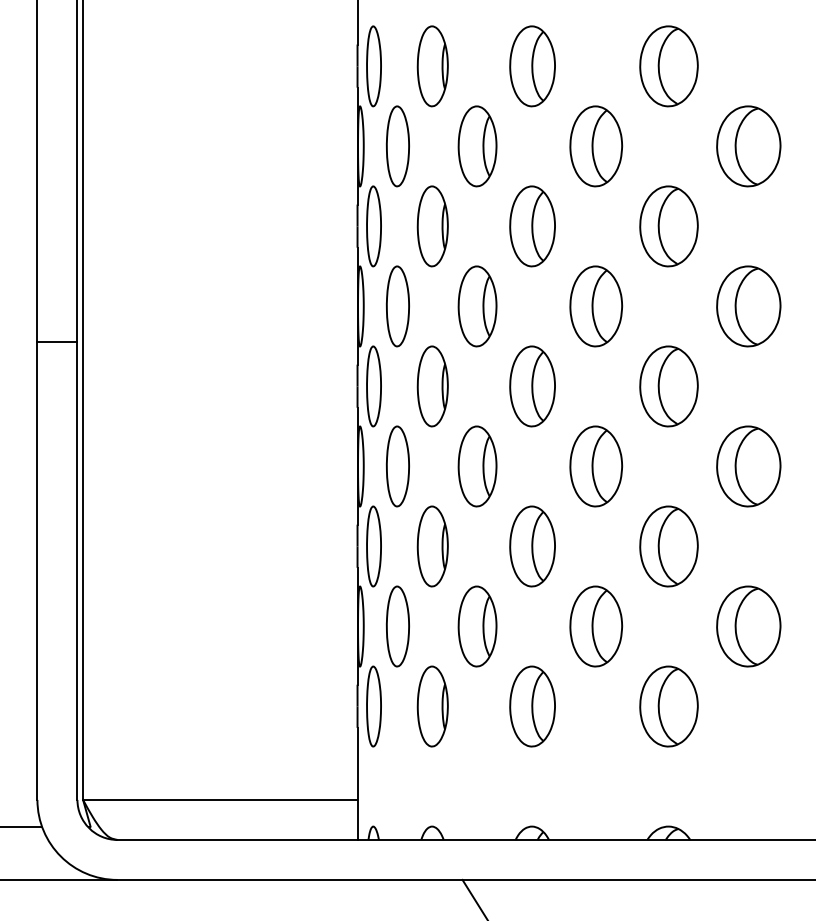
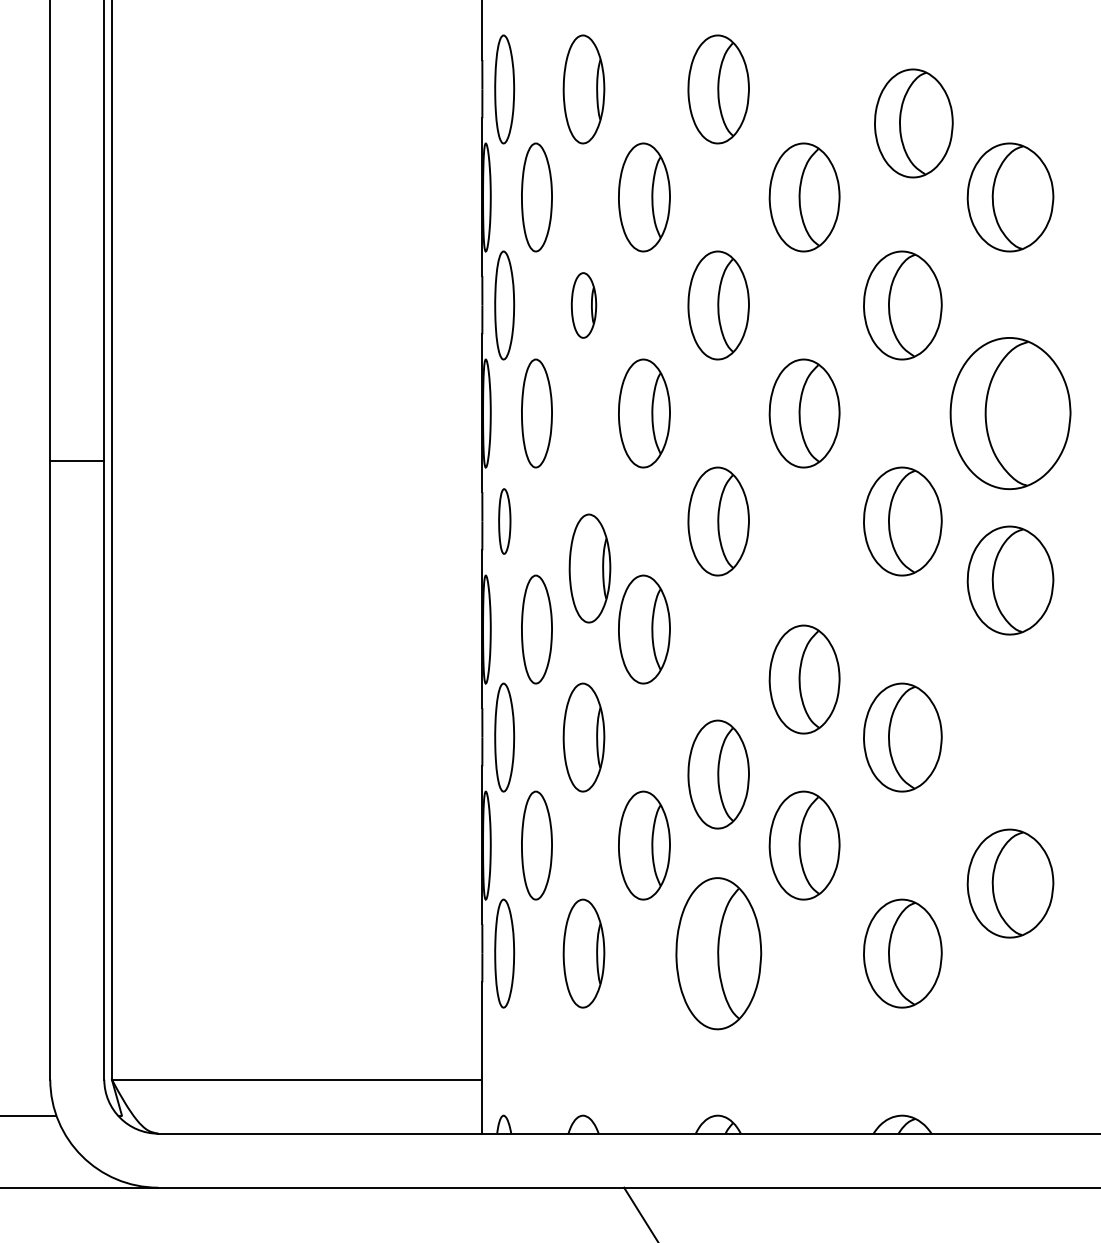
part: (668, 66) -> (913, 123), moved
part: (432, 226) -> (583, 305), size x0.6
part: (748, 306) -> (1010, 413), size x1.4
part: (373, 386) -> (504, 521), size x0.6
part: (432, 386) -> (589, 568), moved
part: (596, 466) -> (804, 679), moved
part: (748, 466) -> (1010, 580), moved
part: (532, 546) -> (718, 774), moved
part: (748, 626) -> (1010, 883), moved
part: (532, 706) -> (718, 953), size x1.4

